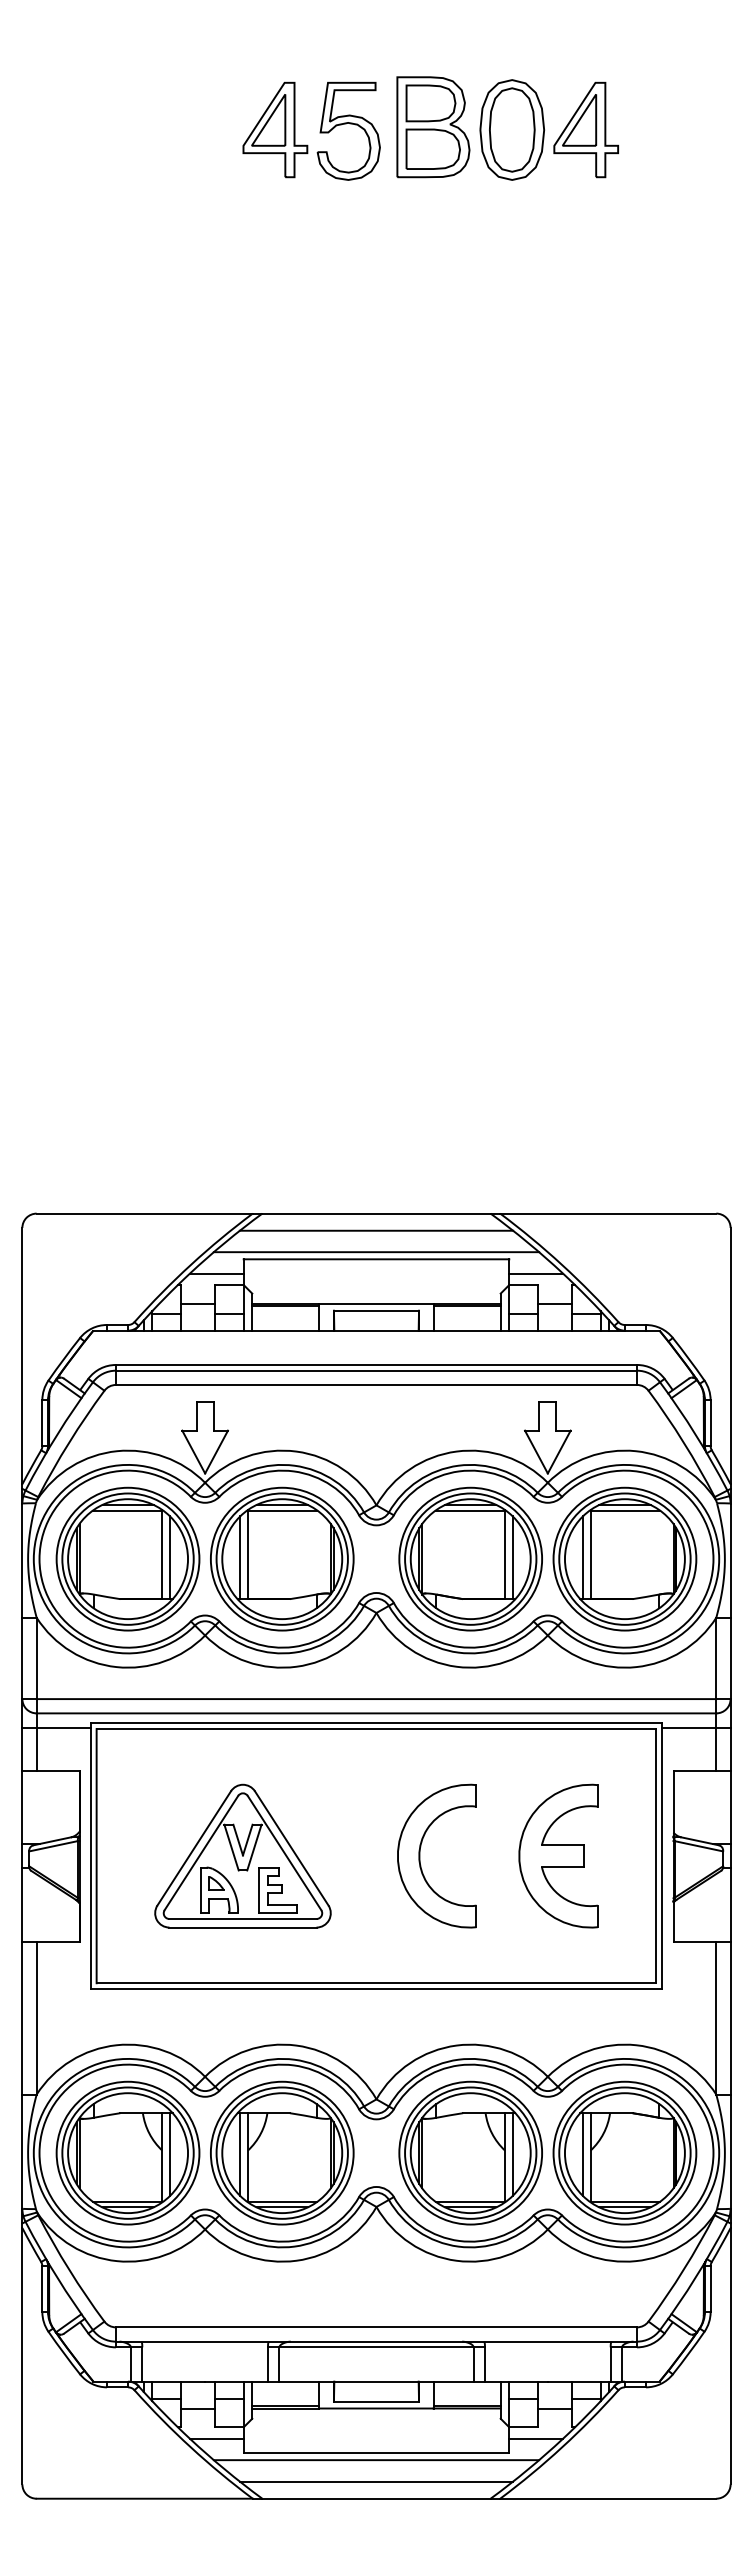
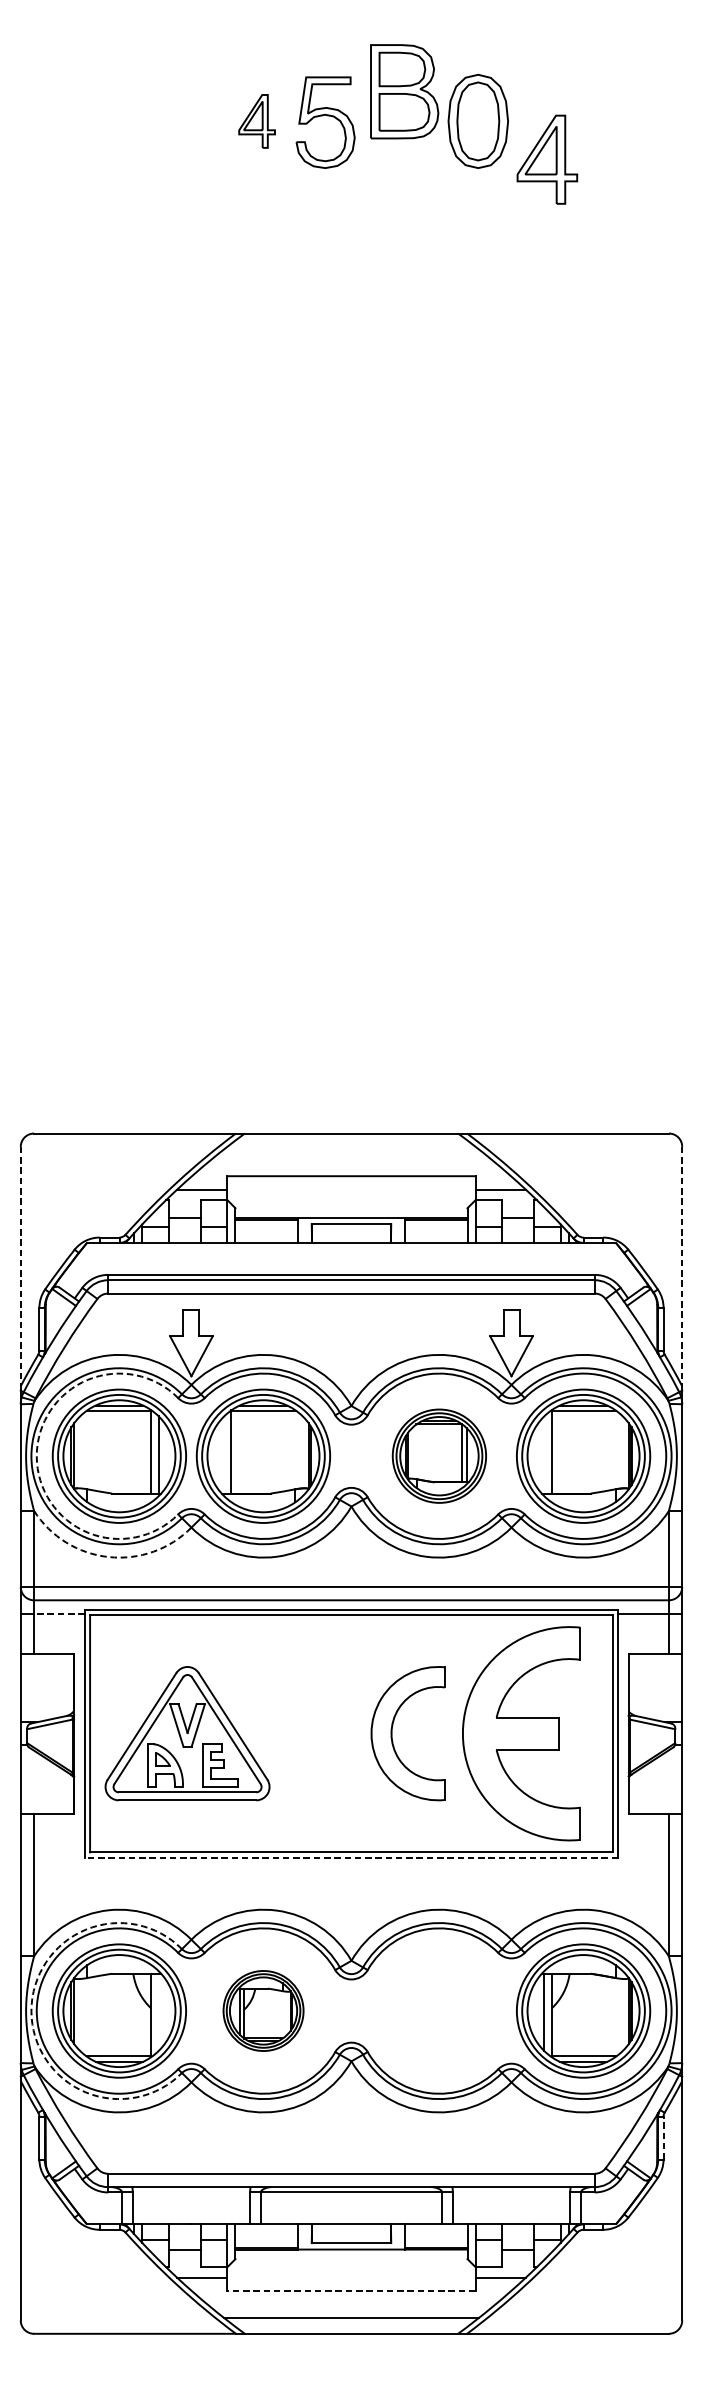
part: (433, 127) -> (404, 92), moved
part: (275, 129) -> (257, 120), size x0.6
part: (585, 129) -> (546, 159), moved
line: (376, 1230) -> (351, 1149), removed
line: (376, 1252) -> (351, 1169), removed
line: (22, 1356) -> (20, 1266), solid -> dashed
line: (730, 1356) -> (682, 1266), solid -> dashed
line: (240, 1557) -> (224, 1454), removed
line: (582, 1557) -> (543, 1454), removed
part: (470, 1558) -> (439, 1455), size x0.7
arc: (39, 1559) -> (36, 1456), solid -> dashed
arc: (116, 1667) -> (108, 1557), solid -> dashed
line: (63, 1727) -> (59, 1613), solid -> dashed
part: (242, 1855) -> (187, 1733), moved
part: (558, 1855) -> (521, 1733), size x1.6
line: (376, 1988) -> (351, 1857), solid -> dashed
part: (282, 2152) -> (263, 2010), size x0.6
part: (470, 2152) -> (439, 2010), removed
arc: (33, 2153) -> (31, 2011), solid -> dashed
line: (170, 2154) -> (159, 2012), removed
line: (710, 2289) -> (663, 2138), solid -> dashed
line: (376, 2453) -> (351, 2291), solid -> dashed
line: (376, 2460) -> (351, 2298), removed

